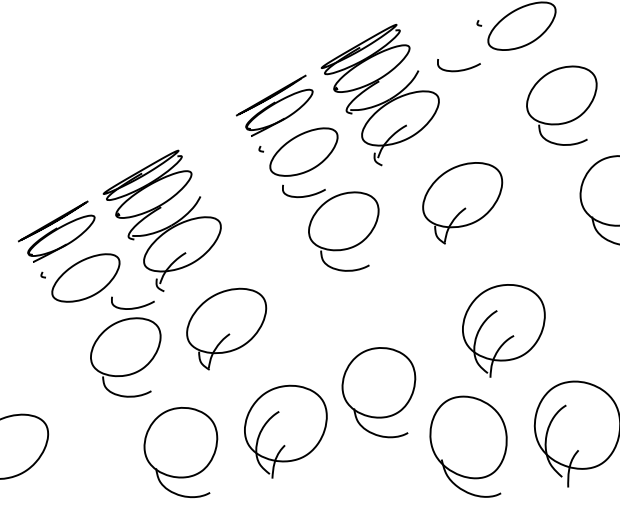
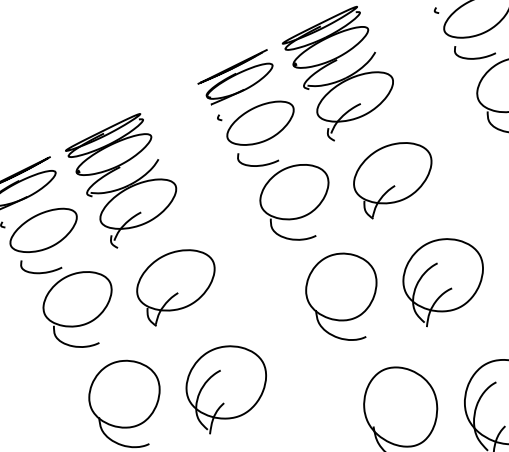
curve: (459, 69) -> (475, 57), moved
part: (462, 203) -> (392, 181), moved
curve: (132, 307) -> (40, 272), moved
part: (503, 330) -> (442, 282), moved
part: (378, 392) -> (340, 296), moved

